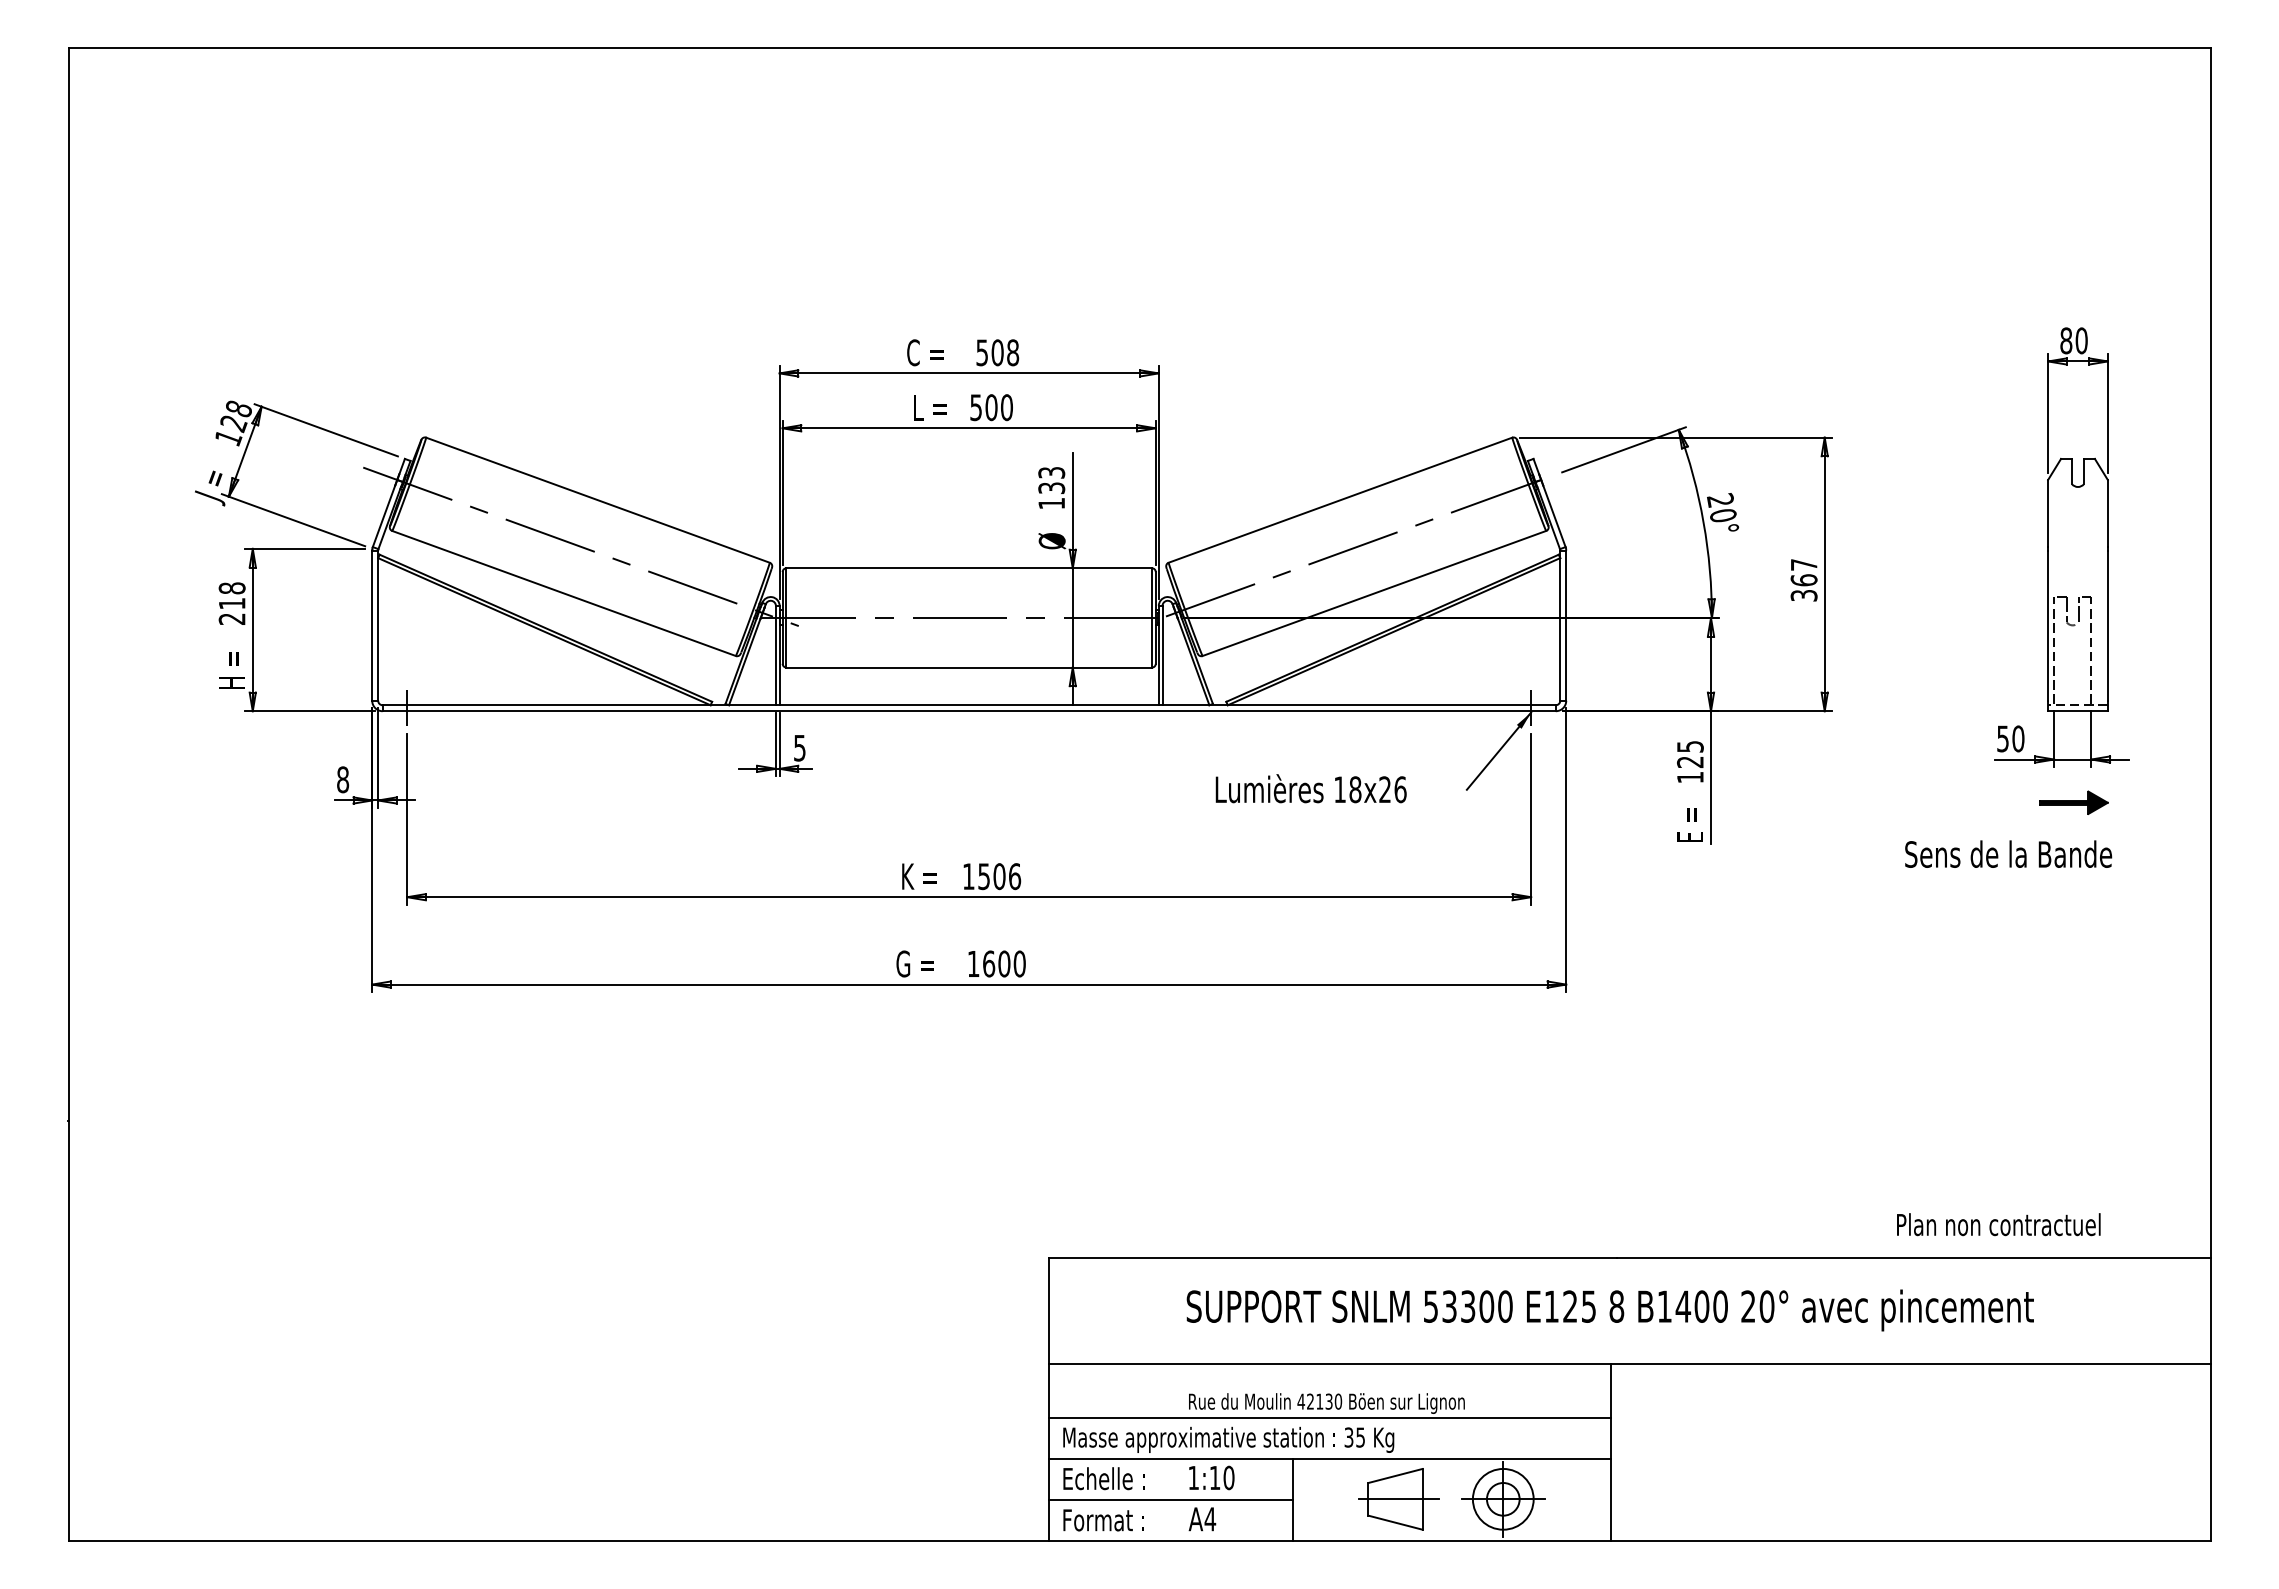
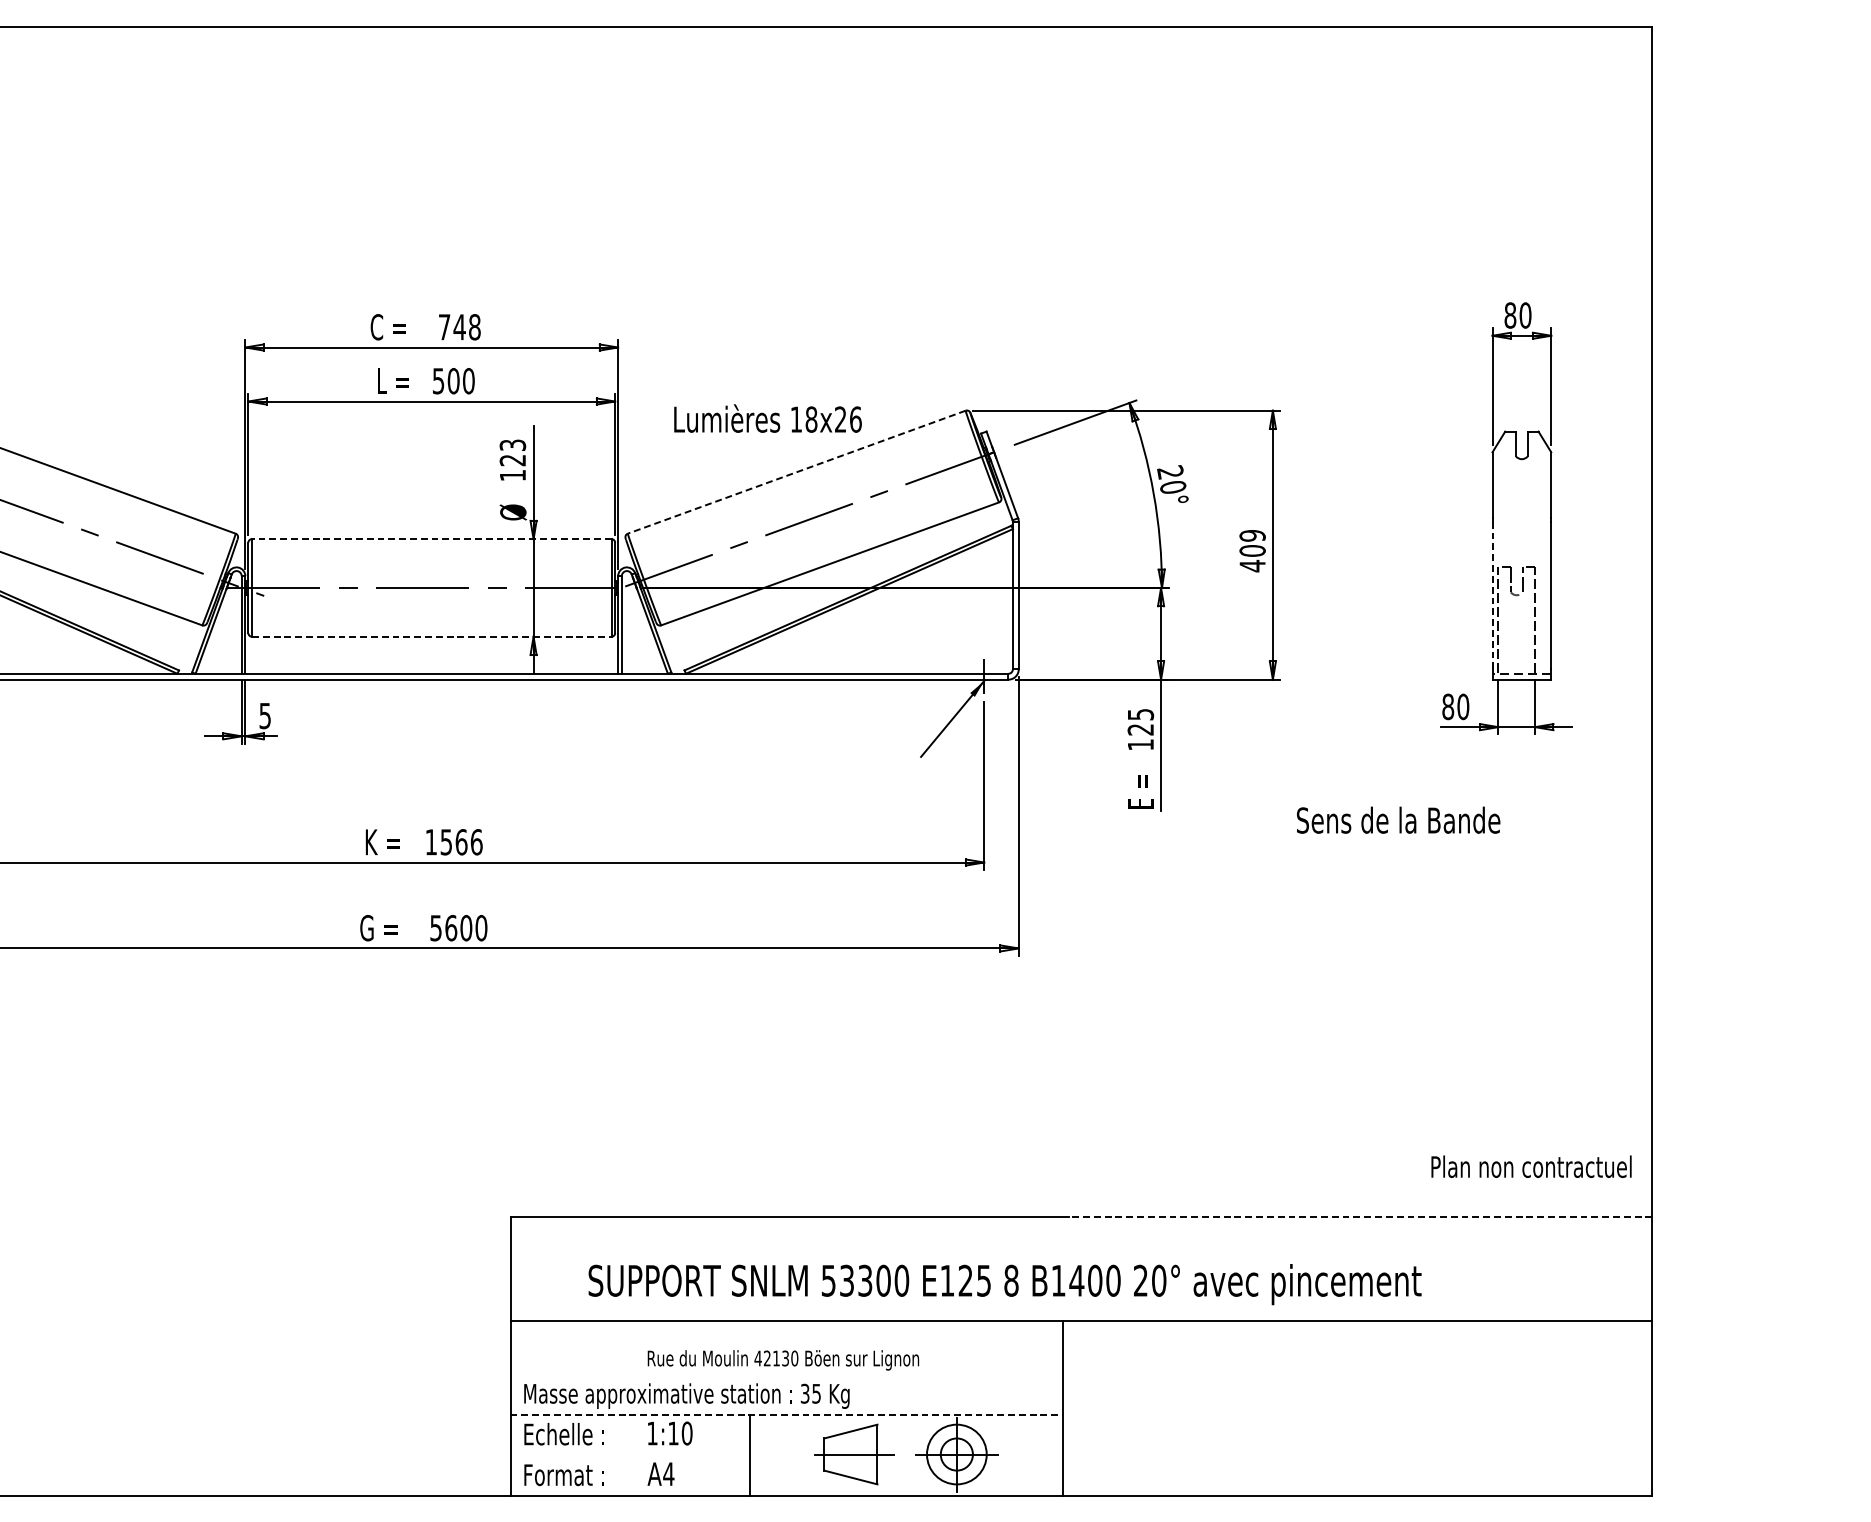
text: (989, 352) -> (451, 326), 508 -> 748
text: (1051, 488) -> (512, 460), 133 -> 123
line: (1340, 500) -> (796, 472), solid -> dashed
line: (969, 568) -> (432, 539), solid -> dashed
text: (1803, 580) -> (1252, 551), 367 -> 409
line: (2048, 626) -> (1492, 596), solid -> dashed
line: (969, 667) -> (432, 636), solid -> dashed
text: (2003, 738) -> (1448, 706), 50 -> 80
text: (1310, 788) -> (767, 418), moved
part: (2073, 802) -> (1517, 769), removed
text: (2008, 853) -> (1398, 819), moved
text: (999, 876) -> (461, 842), 1506 -> 1566
text: (973, 964) -> (435, 928), 1600 -> 5600
text: (1998, 1224) -> (1531, 1166), moved
line: (1913, 1257) -> (1360, 1216), solid -> dashed
text: (1609, 1310) -> (1004, 1284), moved
line: (1330, 1418) -> (786, 1375), removed
line: (1330, 1459) -> (786, 1415), solid -> dashed
line: (1170, 1500) -> (629, 1455), removed

